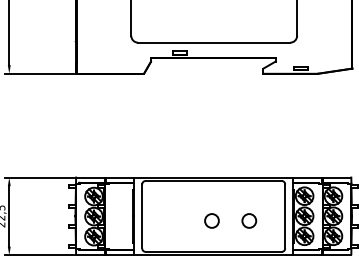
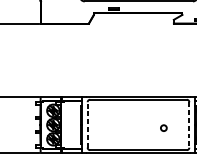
line: (142, 216) -> (87, 125), solid -> dashed
line: (285, 216) -> (189, 125), solid -> dashed
circle: (211, 220) -> (136, 127), removed
circle: (249, 220) -> (163, 127), size x0.6

